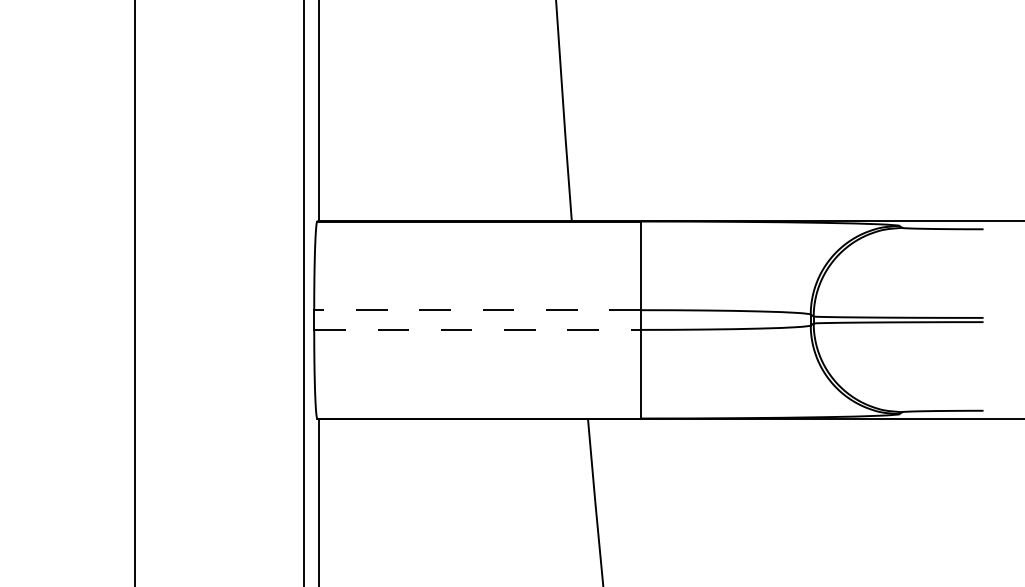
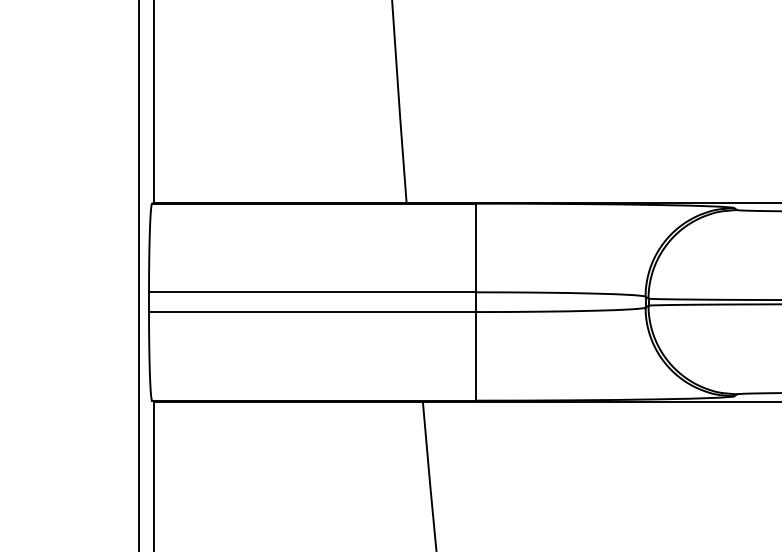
line: (477, 310) -> (312, 292), dashed -> solid
line: (478, 329) -> (313, 311), dashed -> solid

